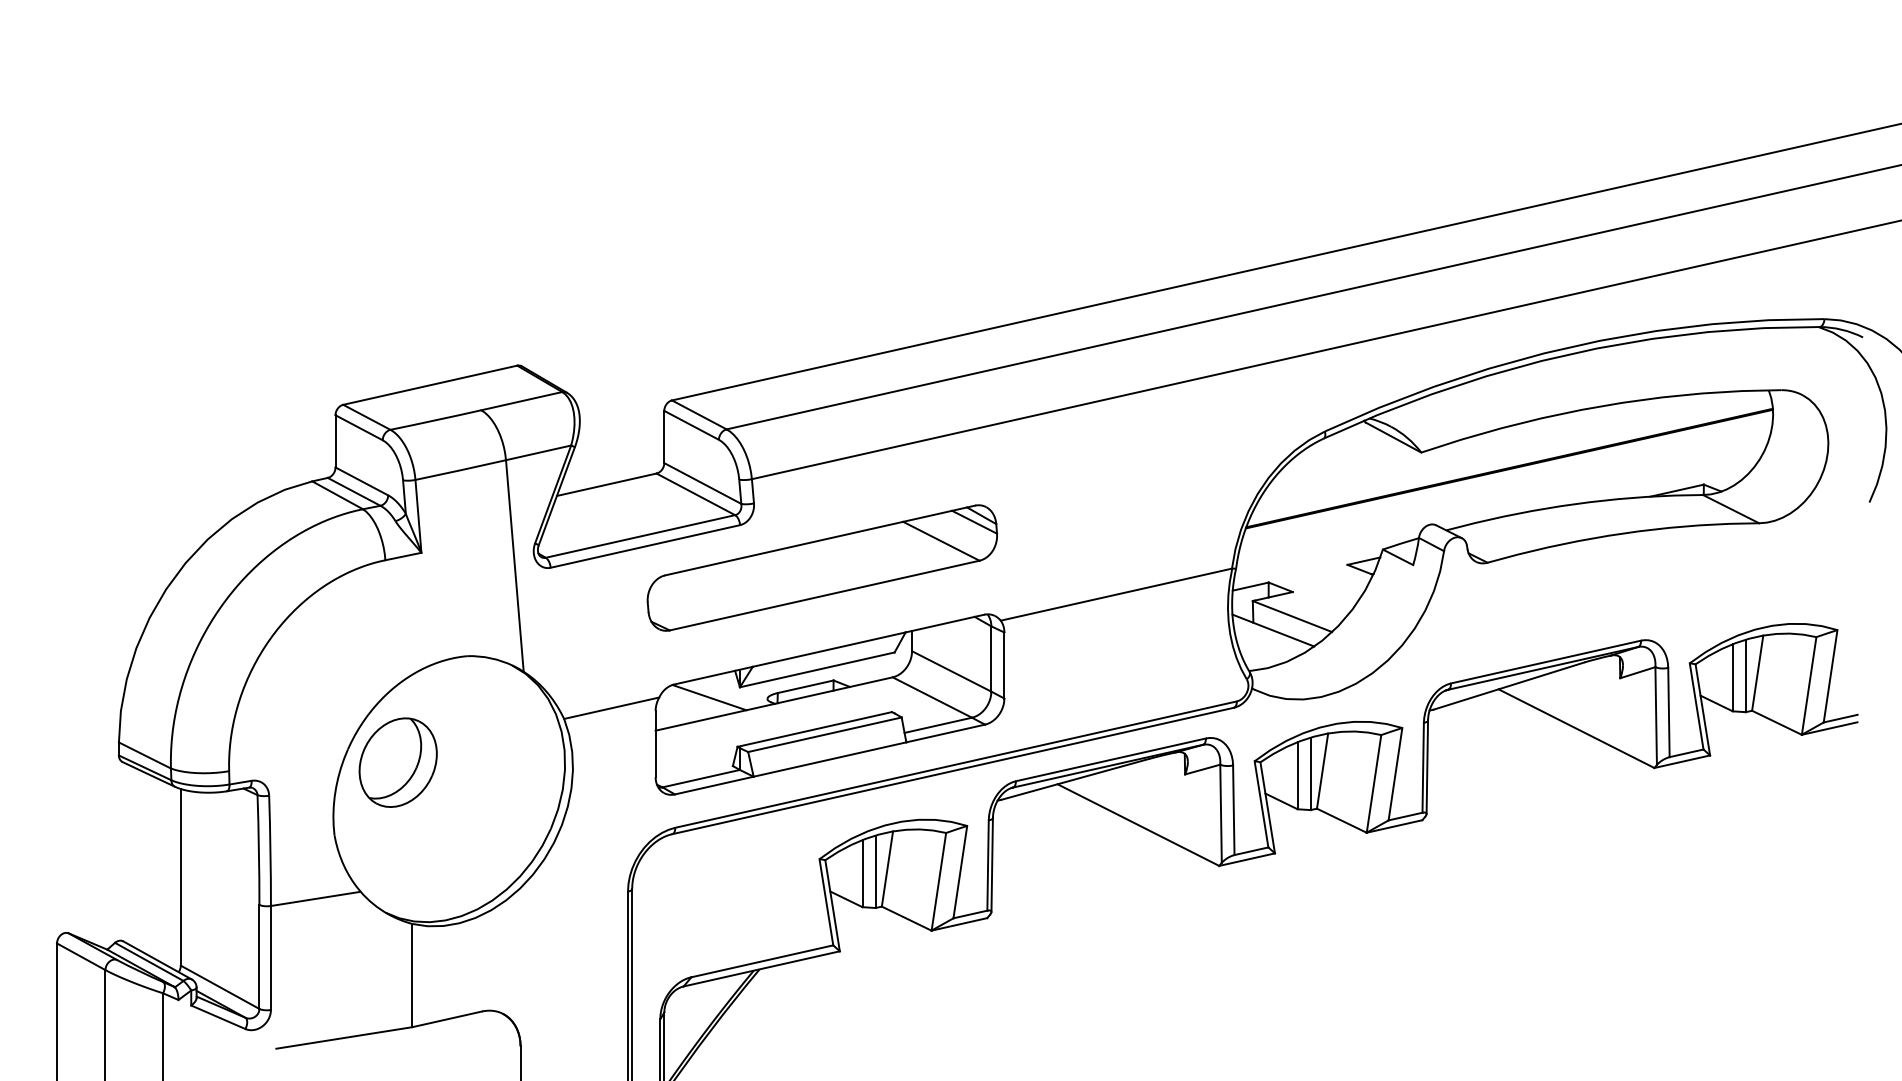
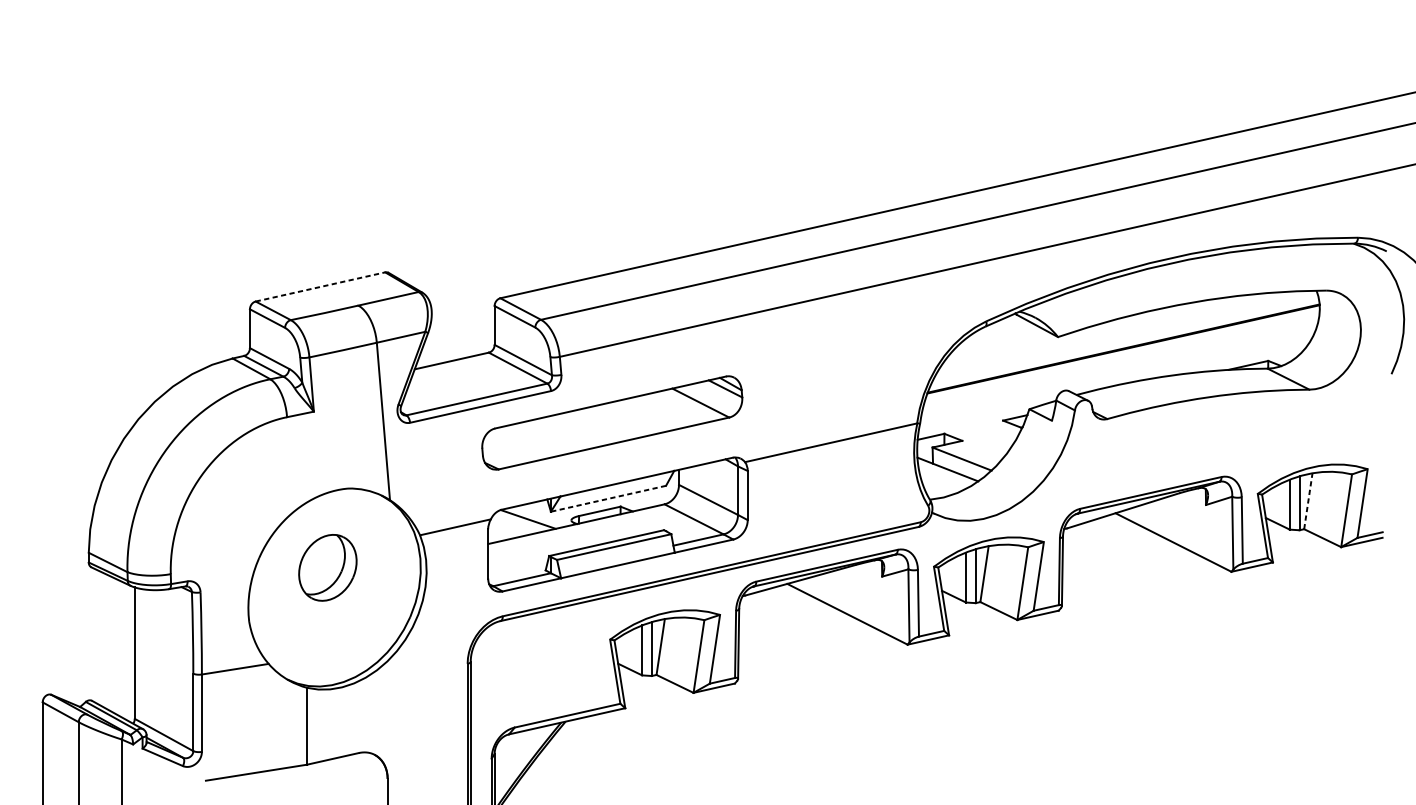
line: (430, 385) -> (320, 287), solid -> dashed
line: (816, 669) -> (607, 498), solid -> dashed
line: (1757, 672) -> (1308, 500), solid -> dashed
part: (397, 762) -> (327, 567), moved

